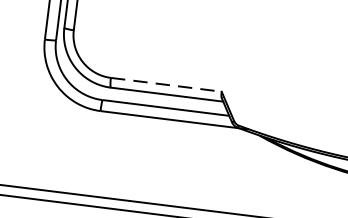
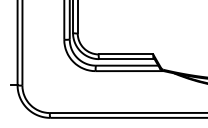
line: (167, 85) -> (126, 54), dashed -> solid

